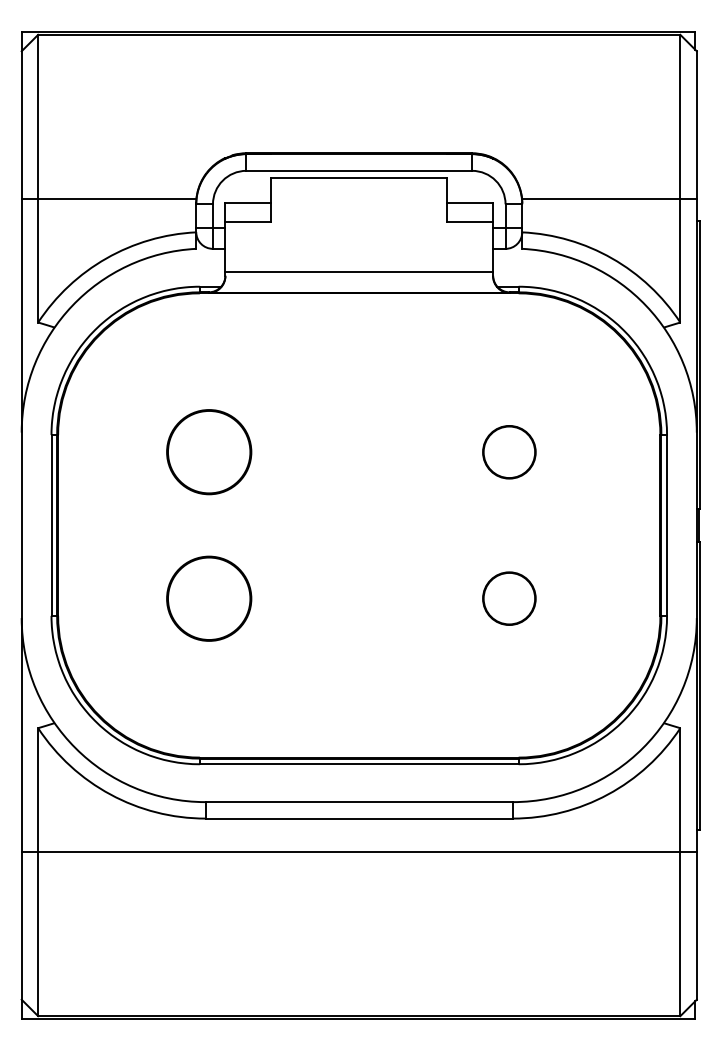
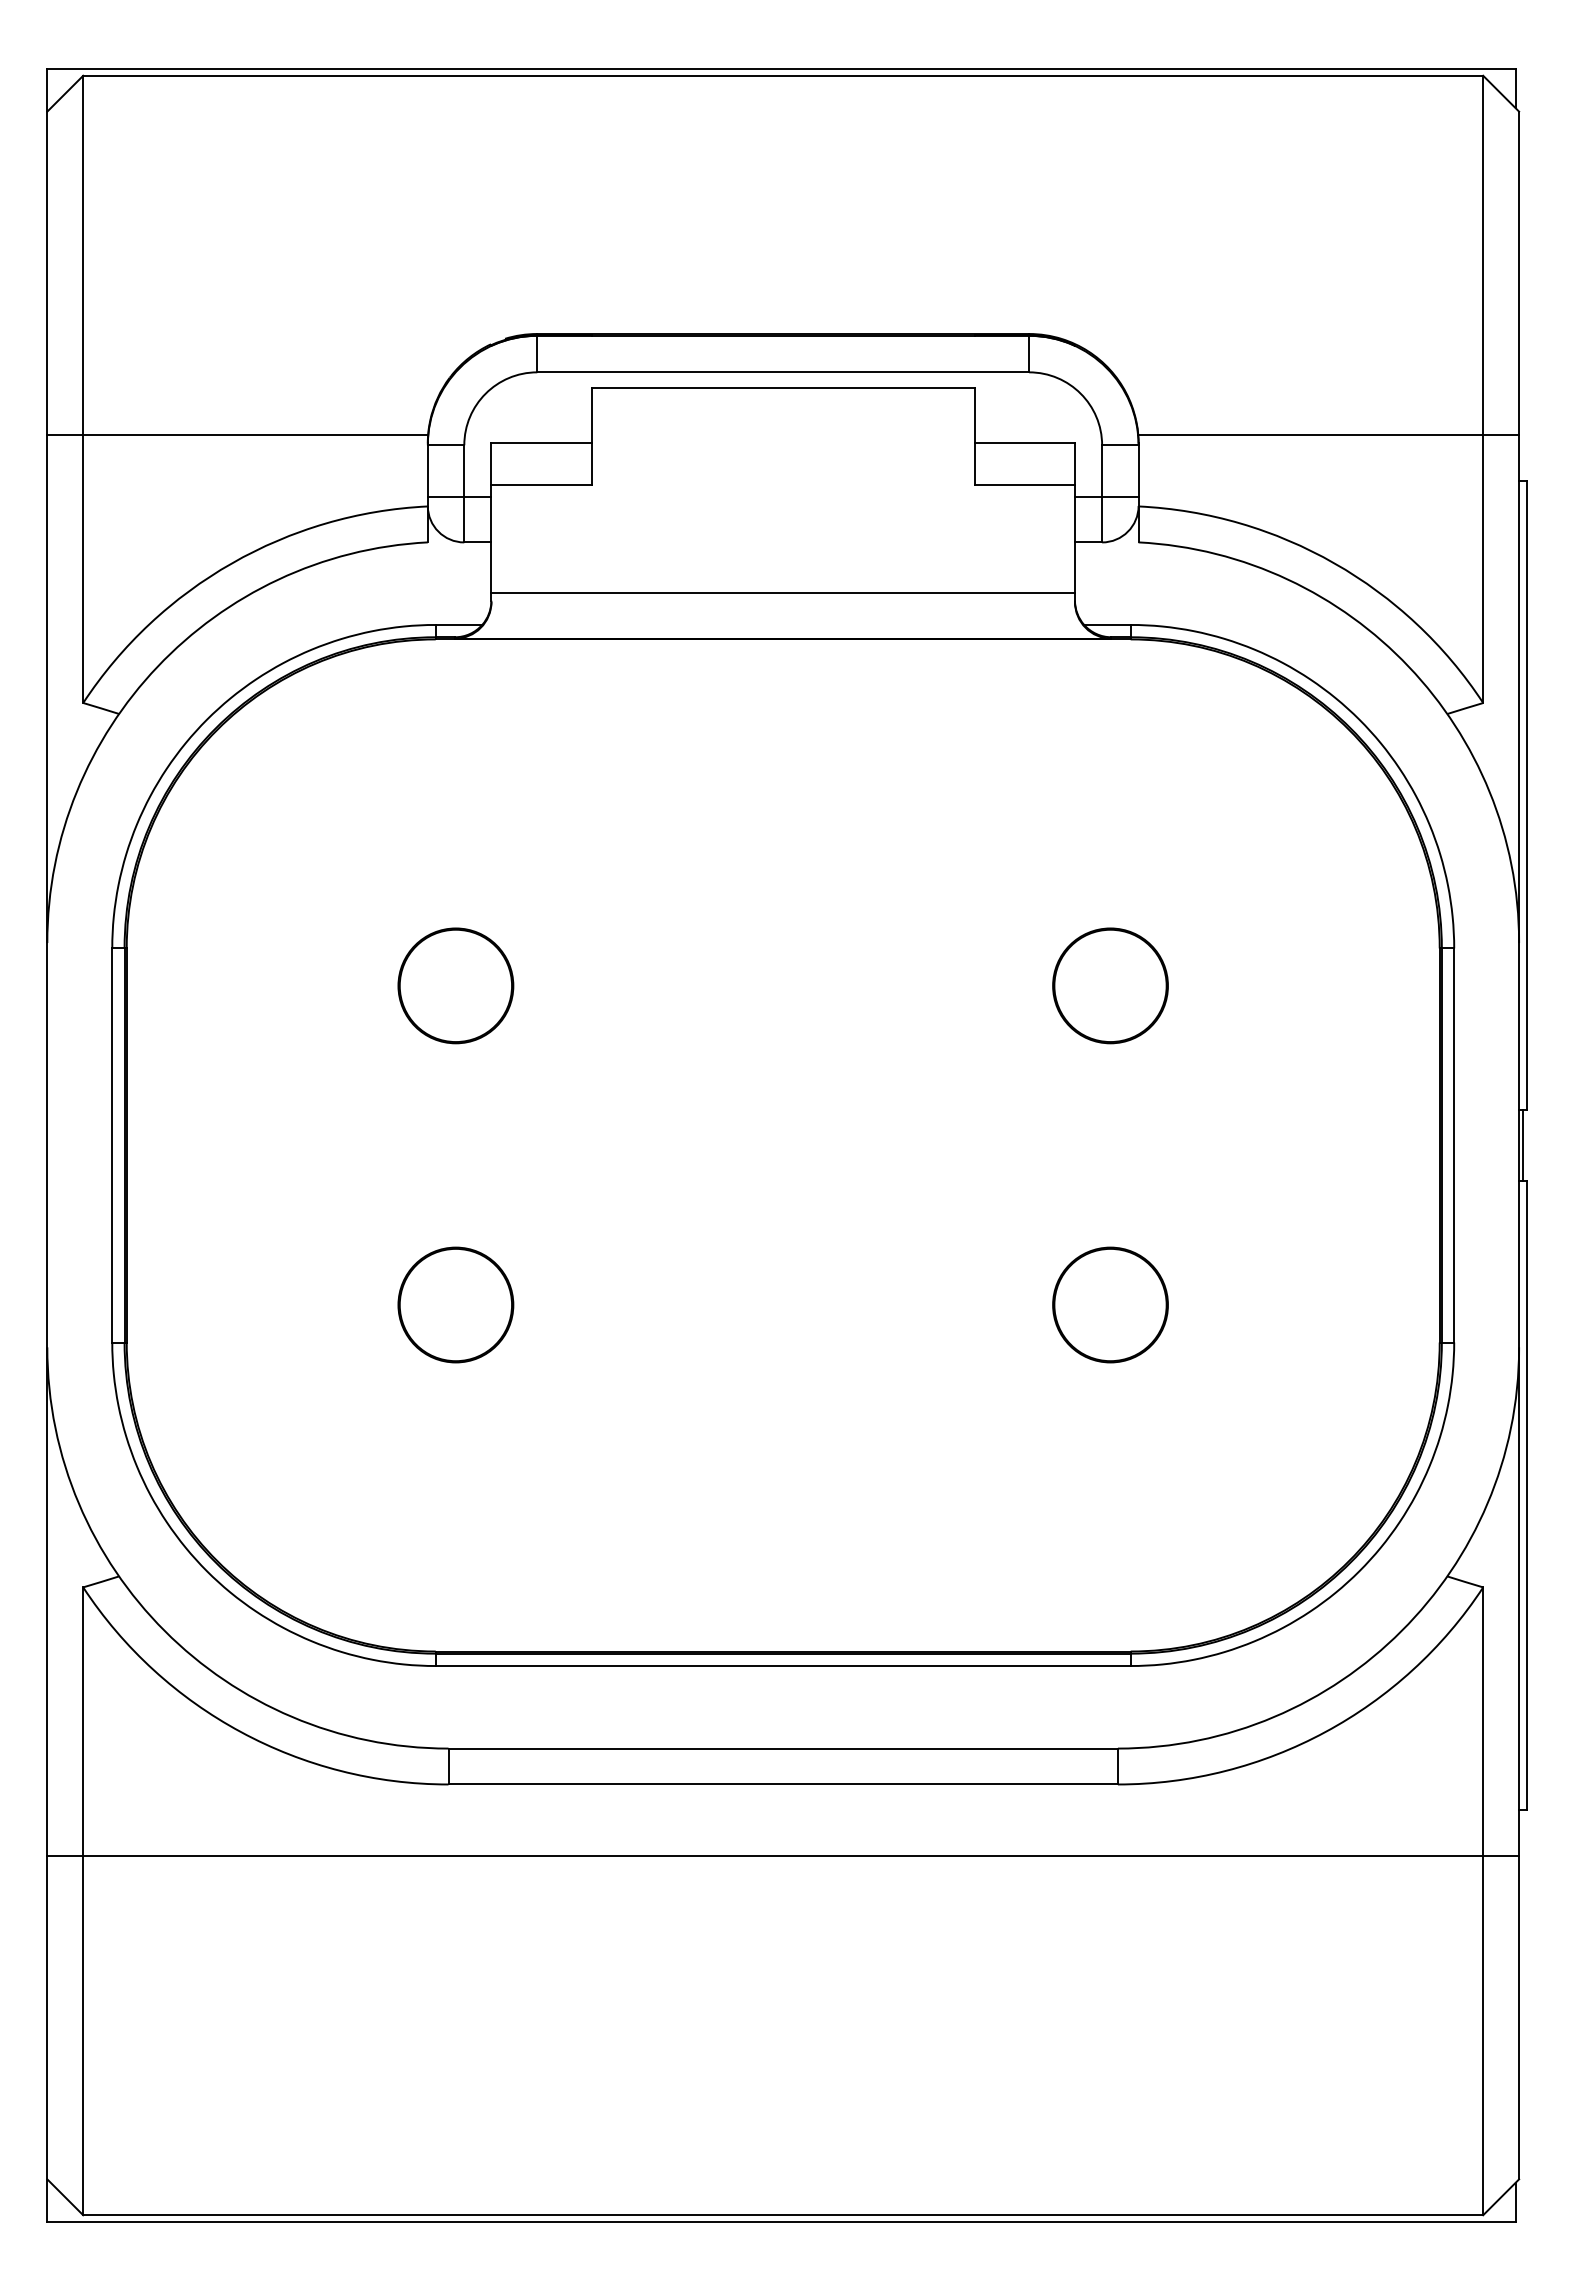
part: (208, 452) -> (454, 986), size x0.62
part: (208, 598) -> (454, 1304), size x0.62

